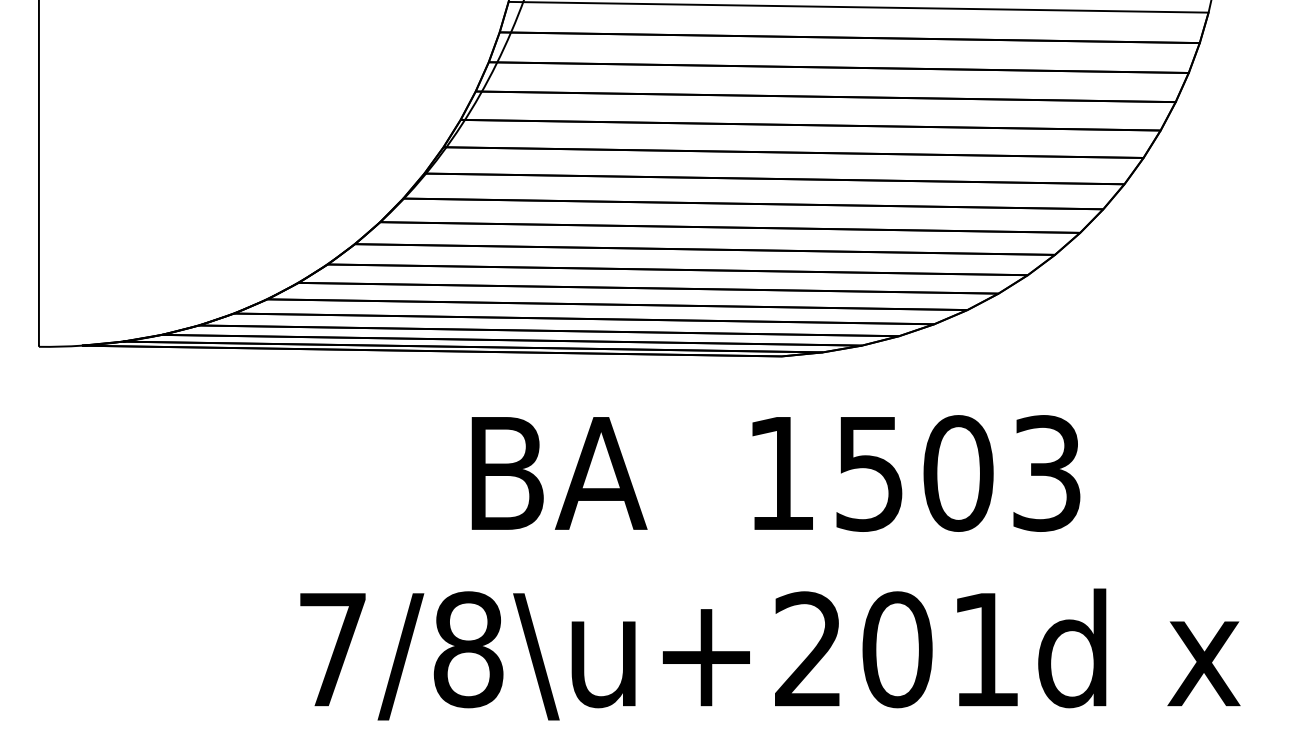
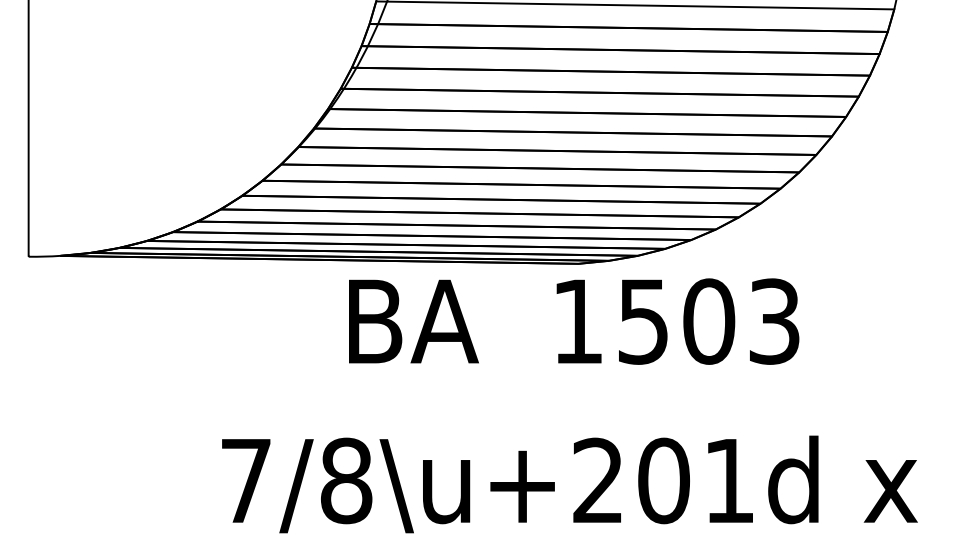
text: (775, 473) -> (573, 321), moved

